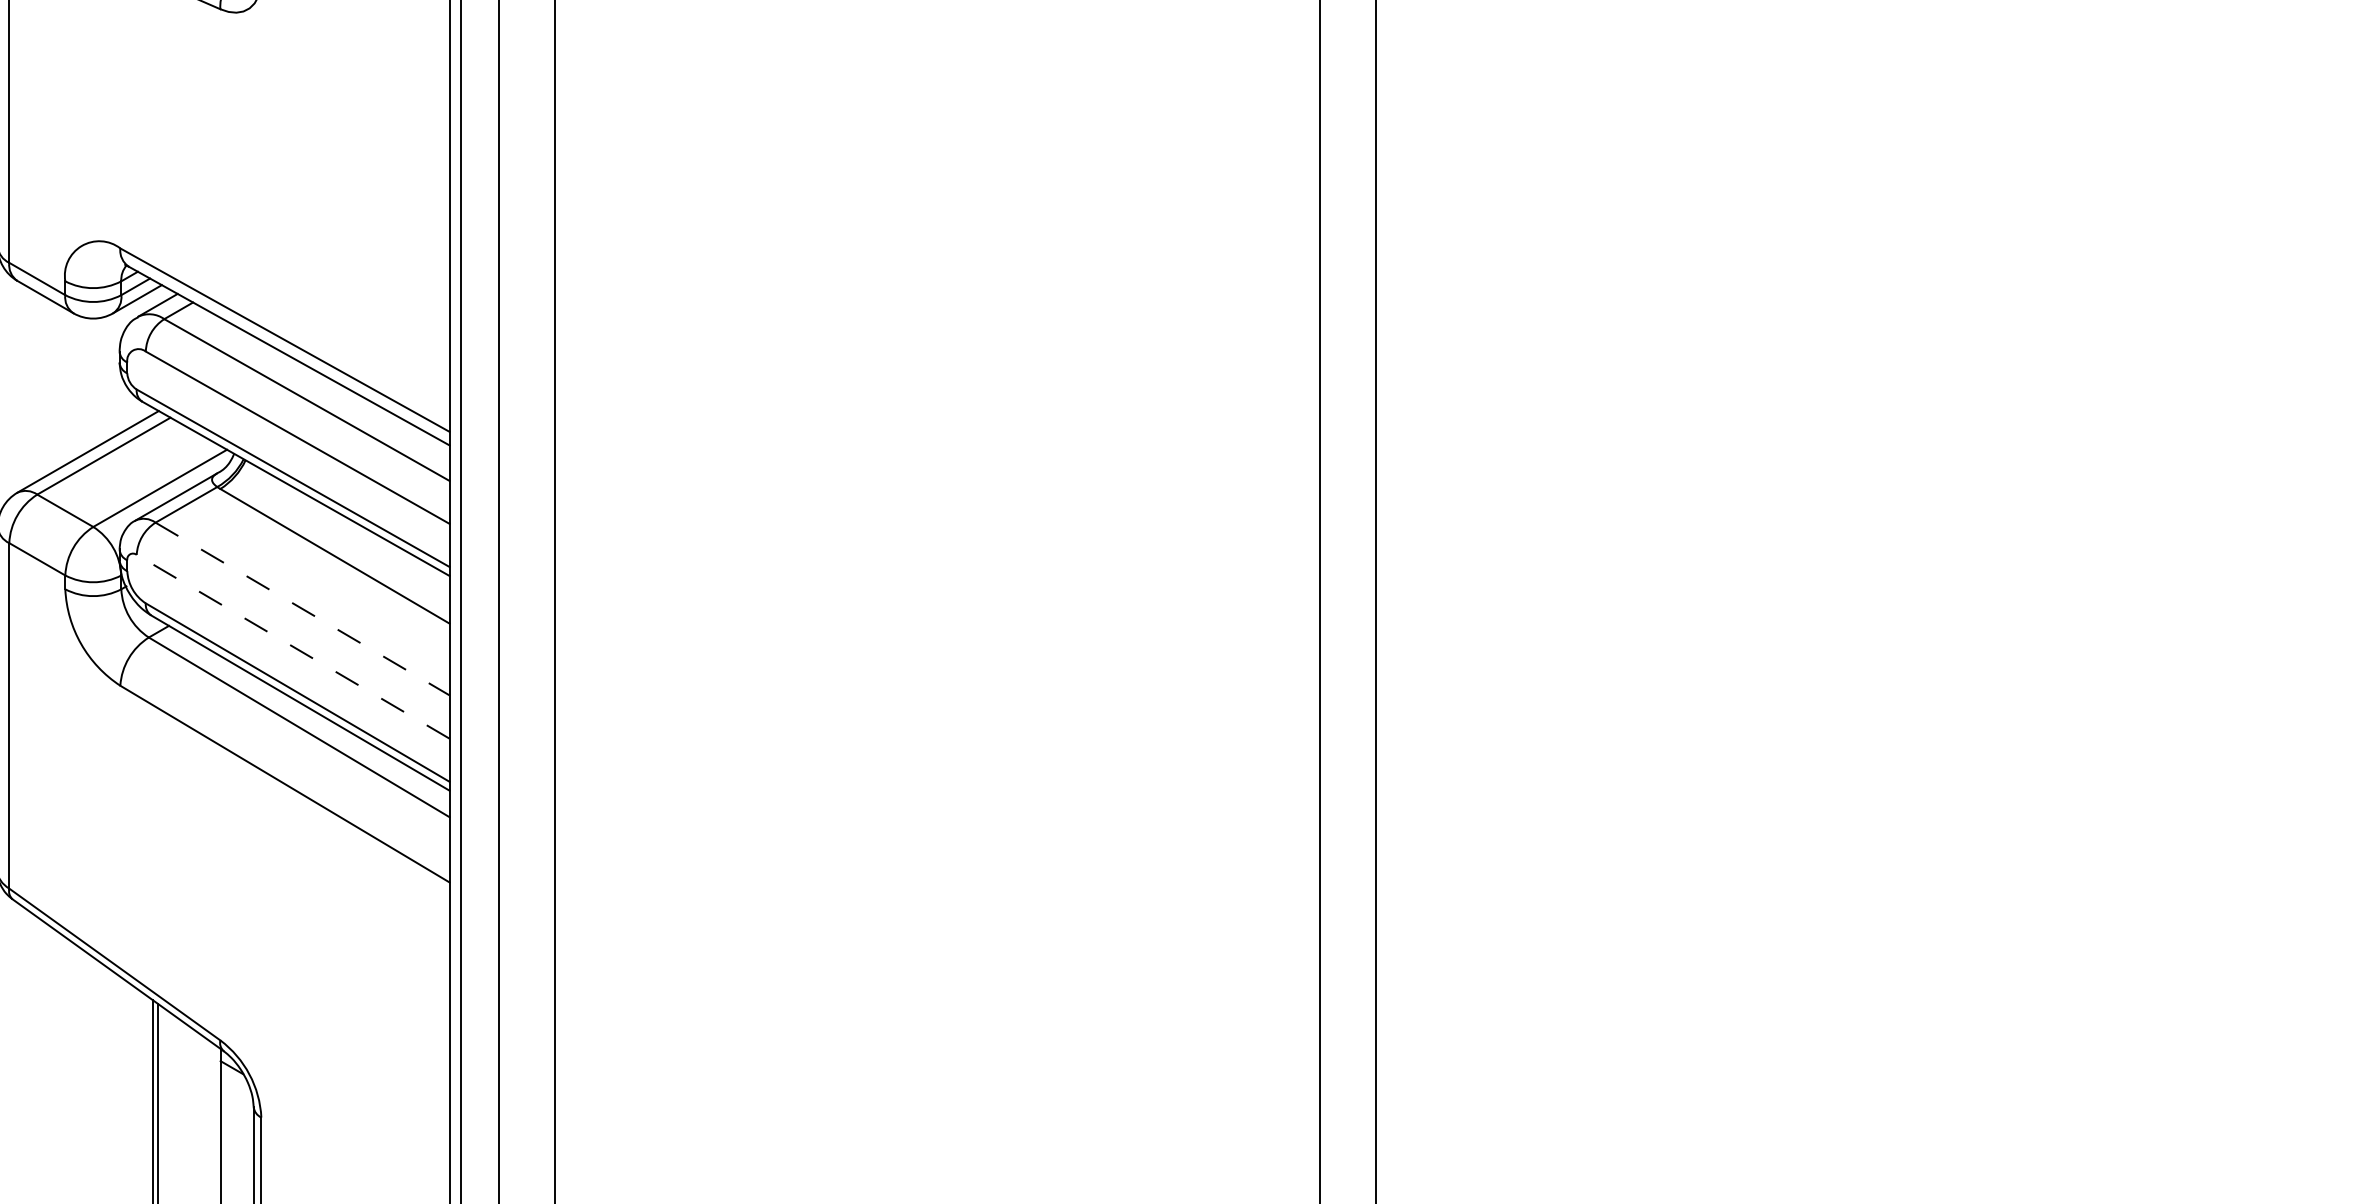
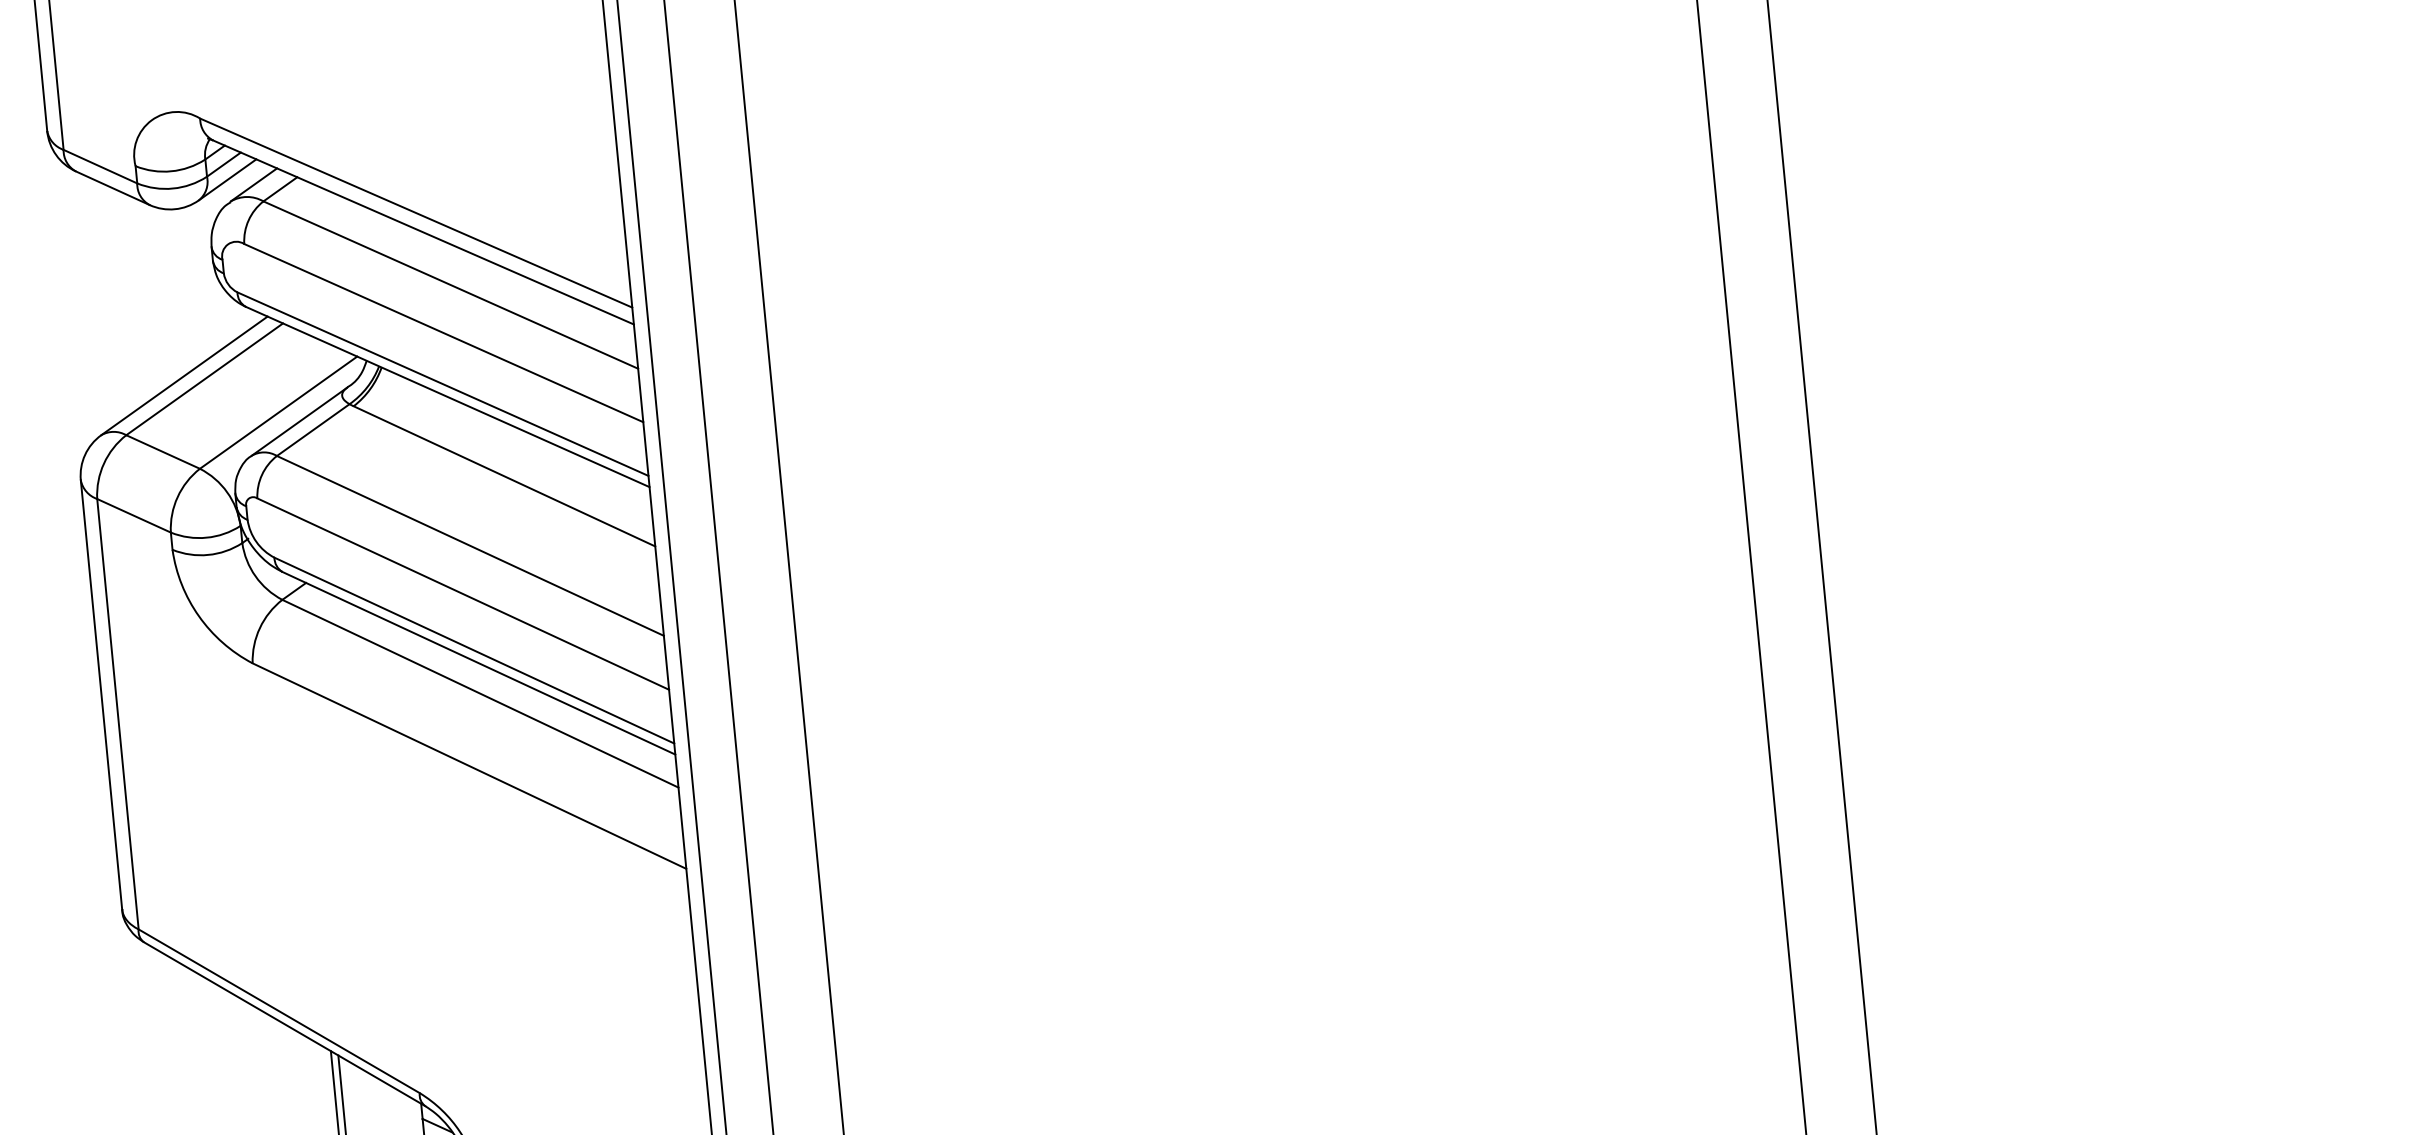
line: (303, 609) -> (471, 546), dashed -> solid
line: (292, 646) -> (462, 593), dashed -> solid

